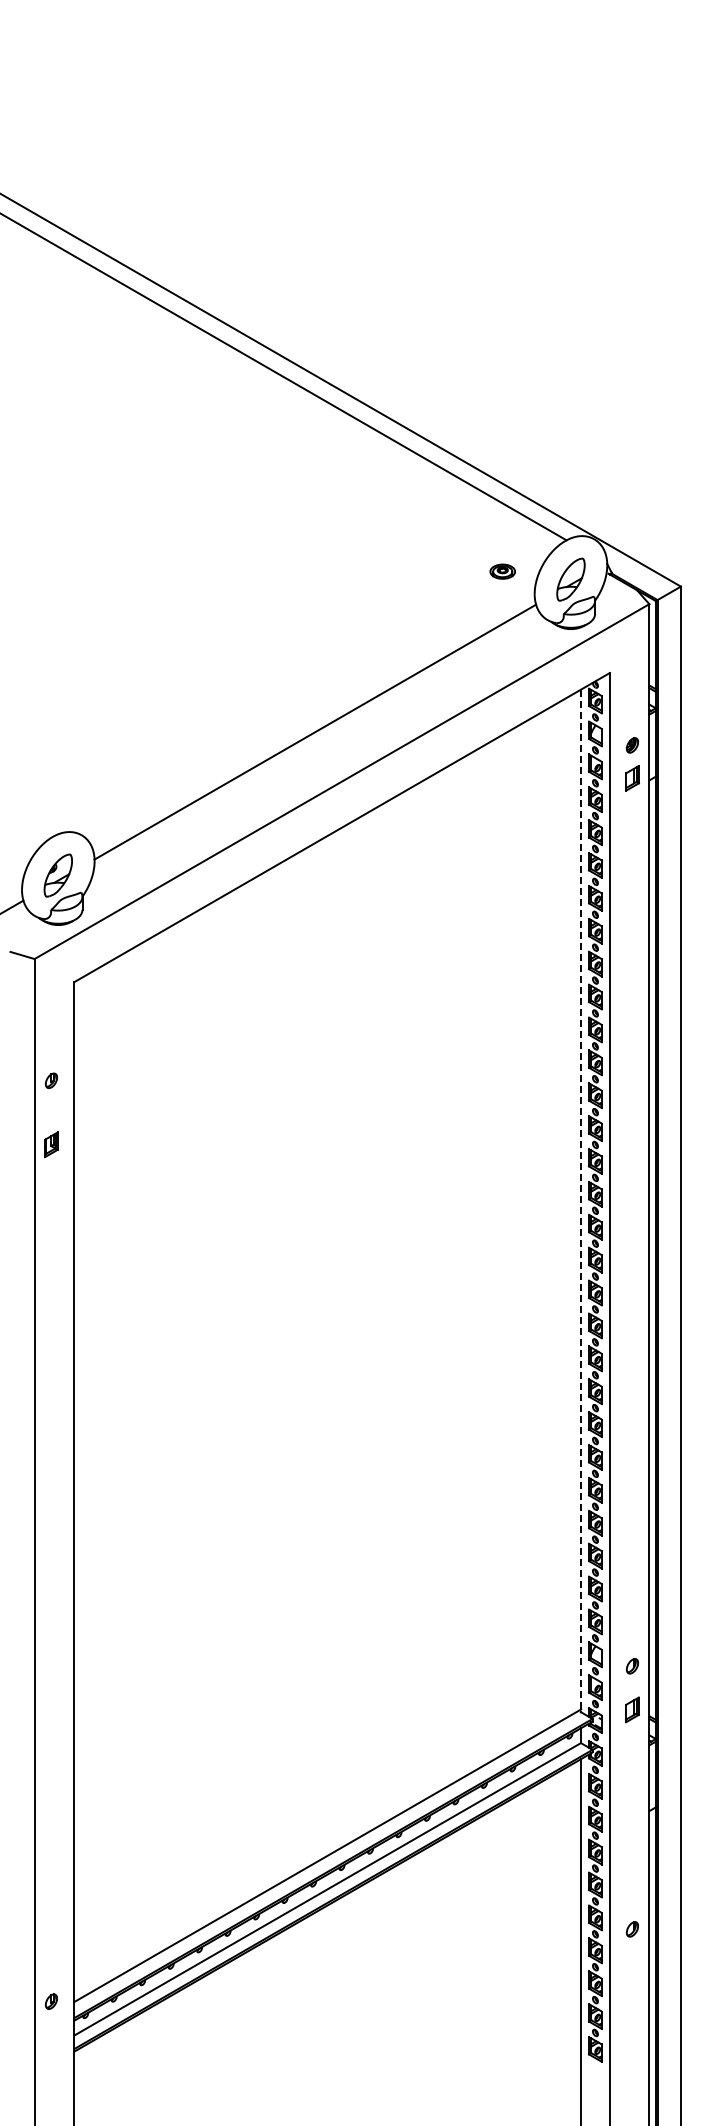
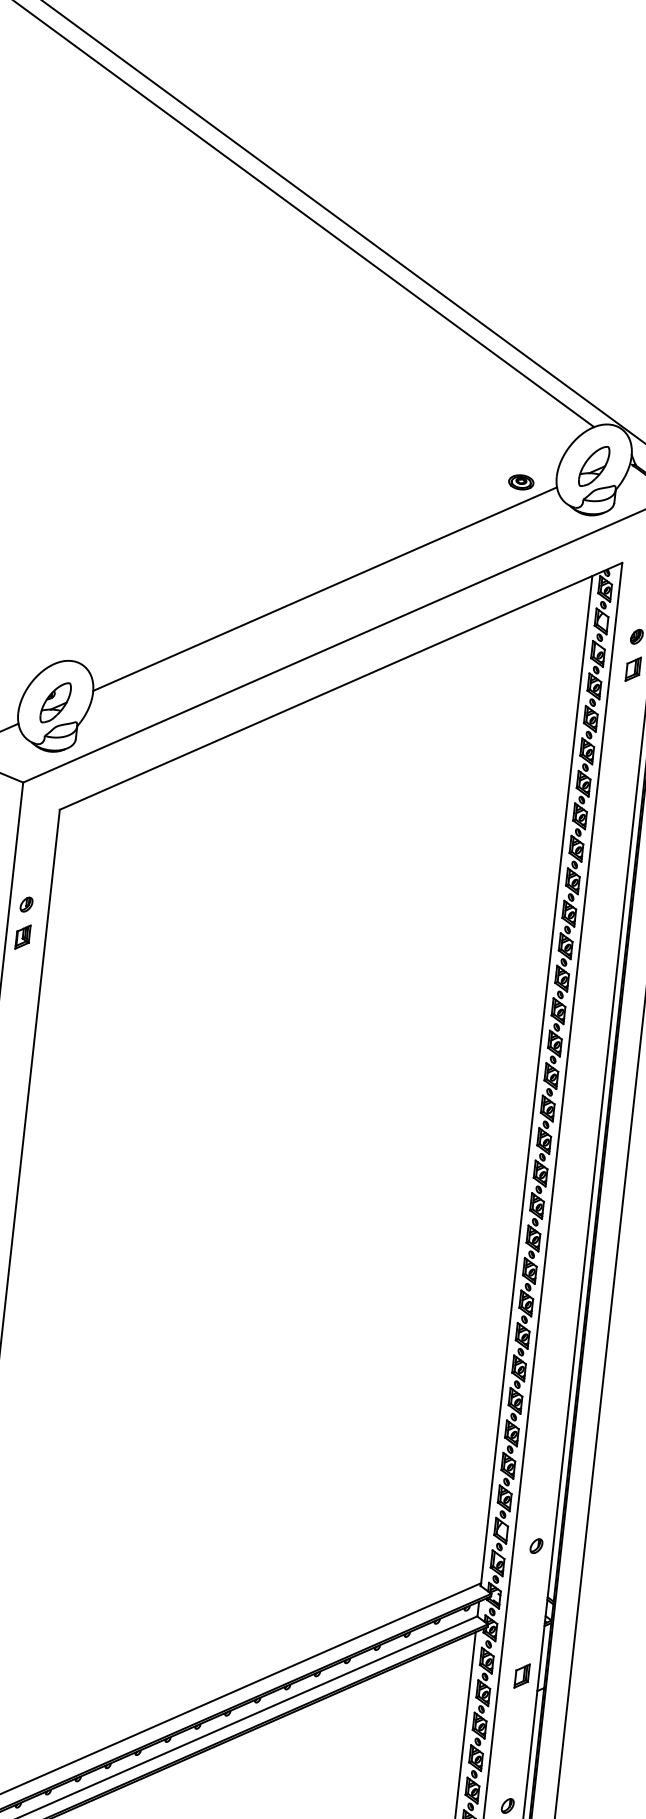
part: (502, 571) -> (521, 482), moved
part: (51, 1144) -> (23, 936), moved
line: (581, 1201) -> (536, 1081), dashed -> solid
part: (632, 1709) -> (522, 1675), moved

